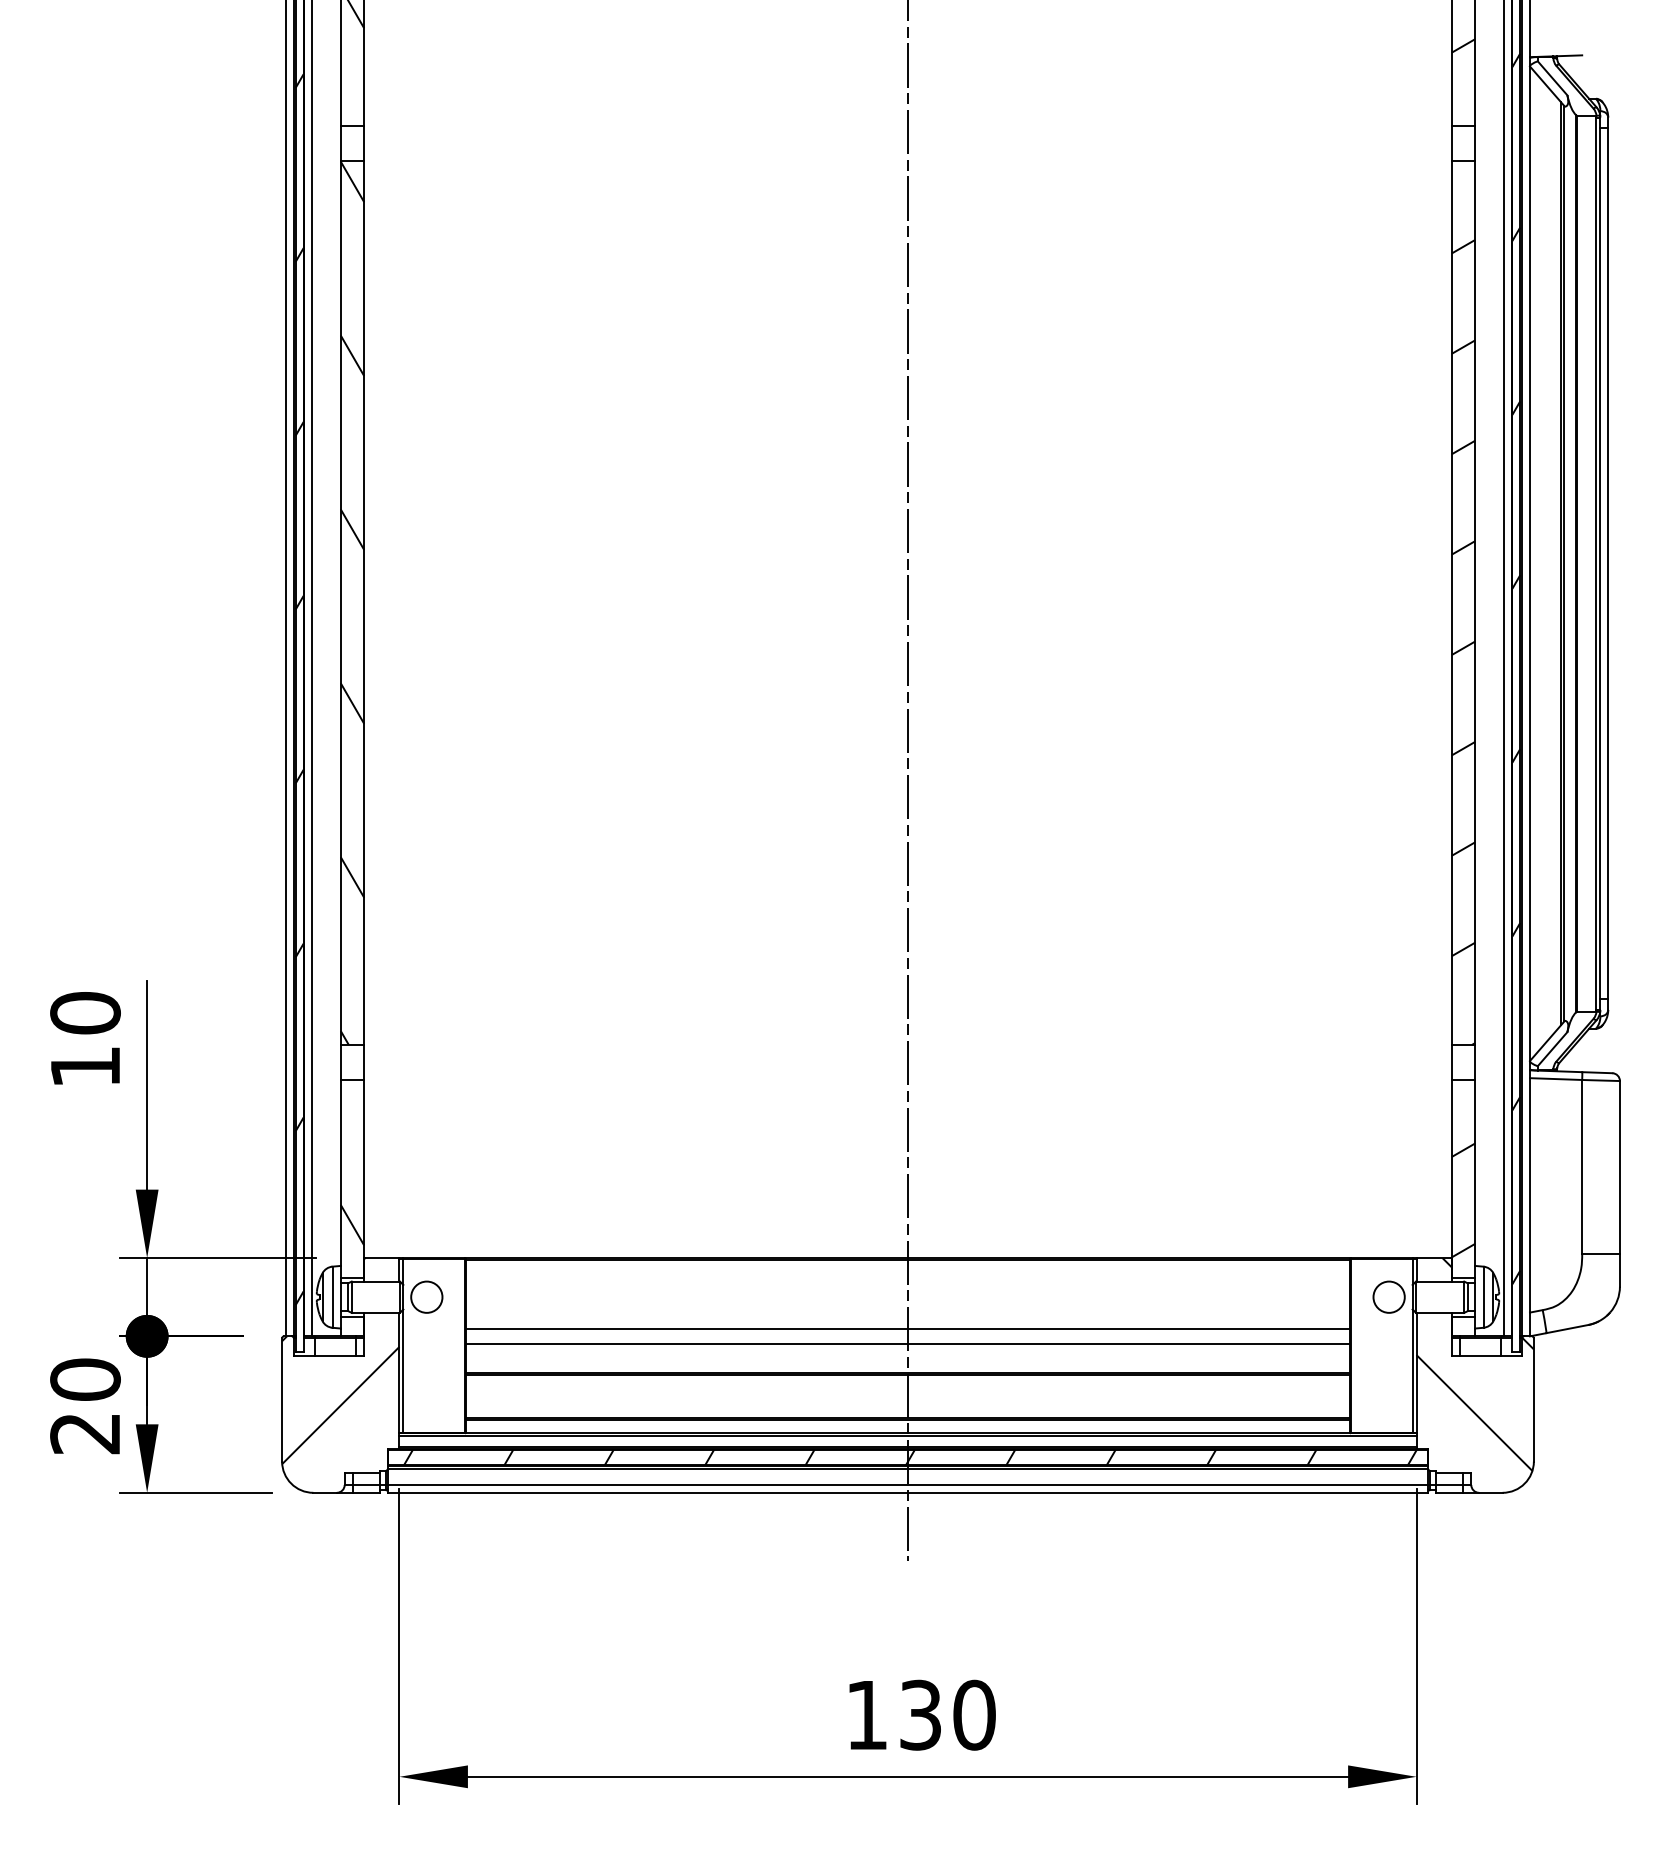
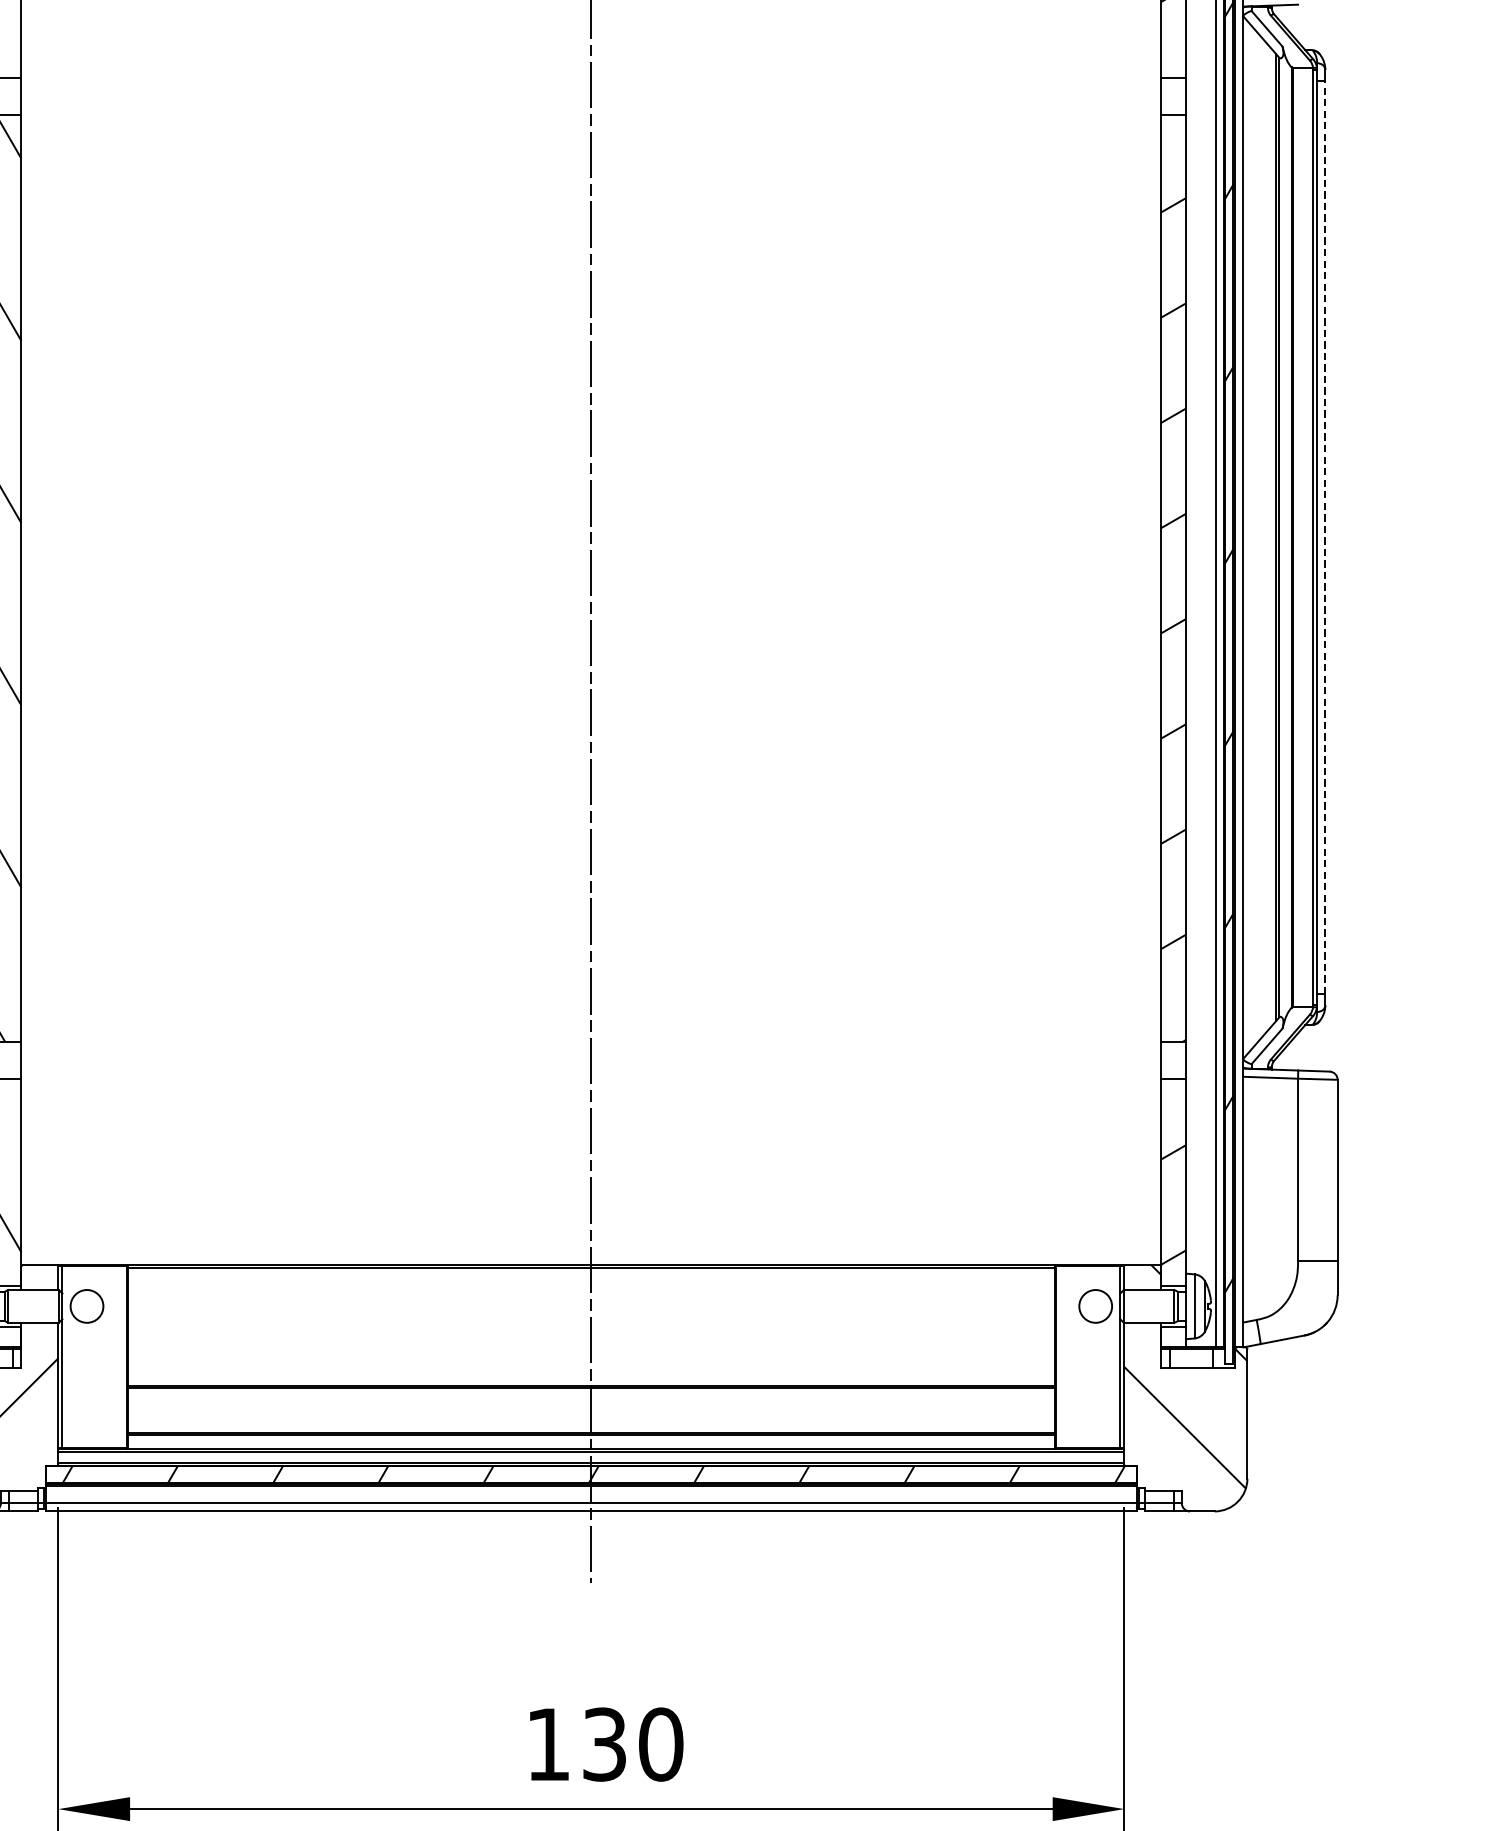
line: (1608, 563) -> (1325, 537), solid -> dashed
line: (907, 1328) -> (590, 1339), removed
line: (907, 1344) -> (590, 1355), removed

